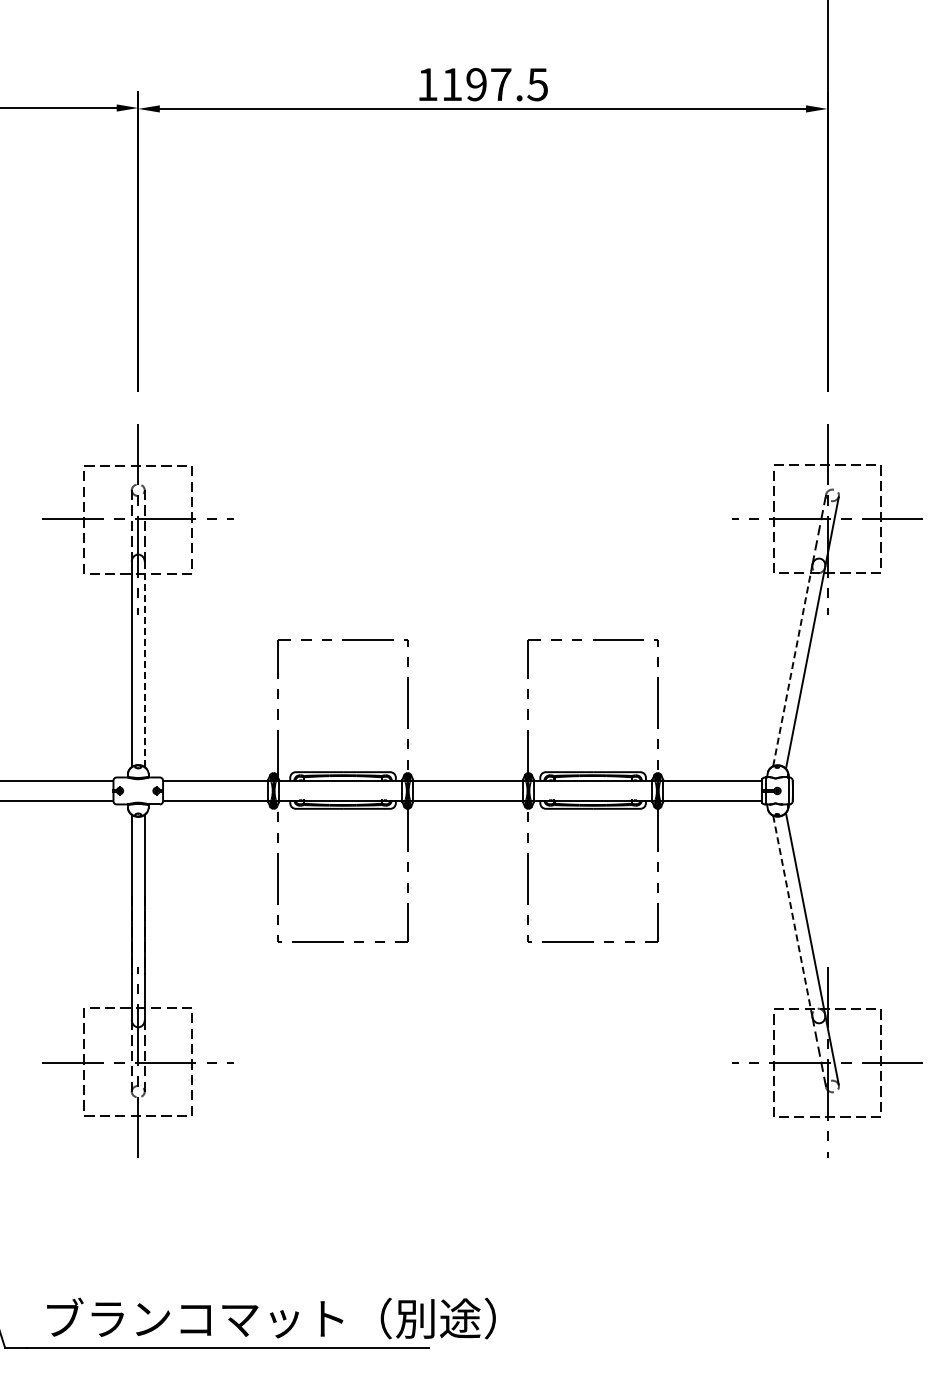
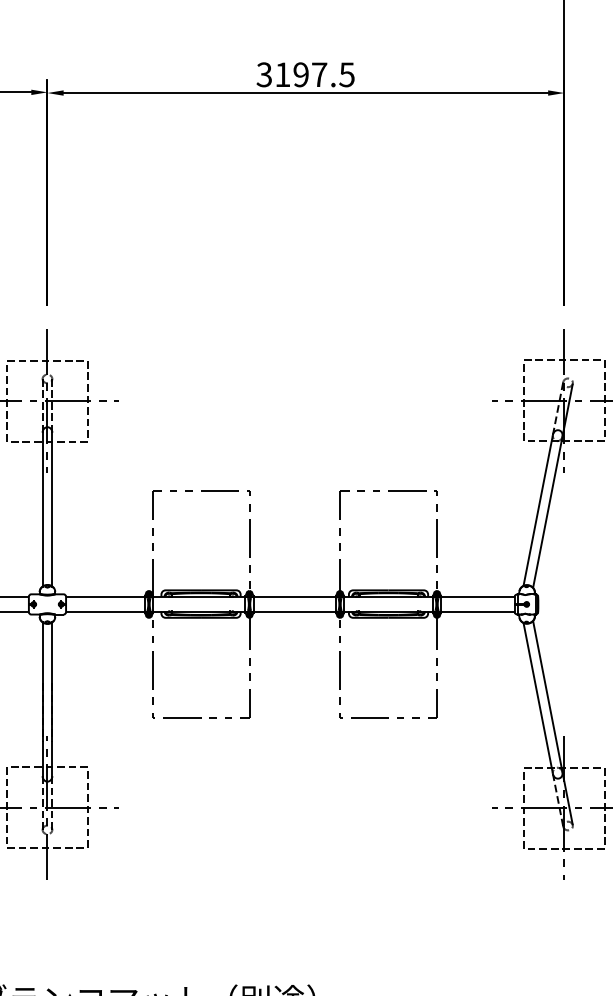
text: (427, 84) -> (264, 74), 1197.5 -> 3197.5
line: (144, 664) -> (52, 509), dashed -> solid
line: (792, 665) -> (538, 510), dashed -> solid
line: (792, 916) -> (538, 698), dashed -> solid

